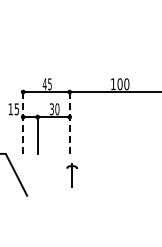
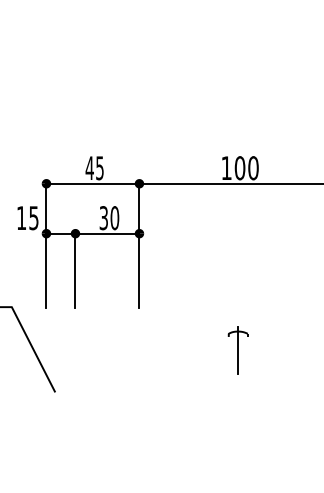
line: (23, 123) -> (47, 246), dashed -> solid
line: (69, 123) -> (139, 246), dashed -> solid
part: (71, 175) -> (236, 350), moved

